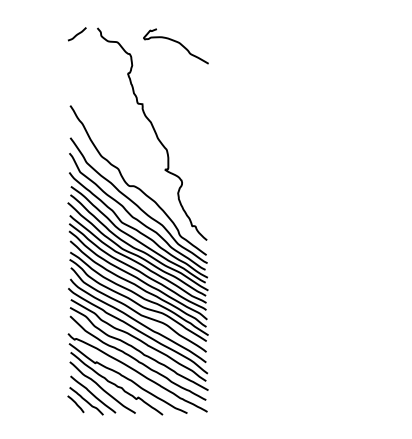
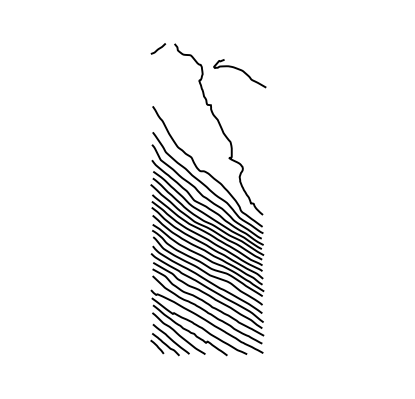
curve: (177, 43) -> (241, 71), moved

